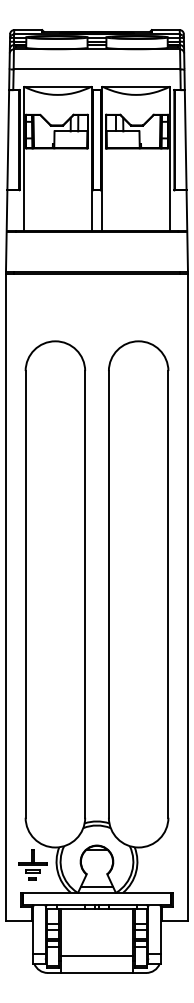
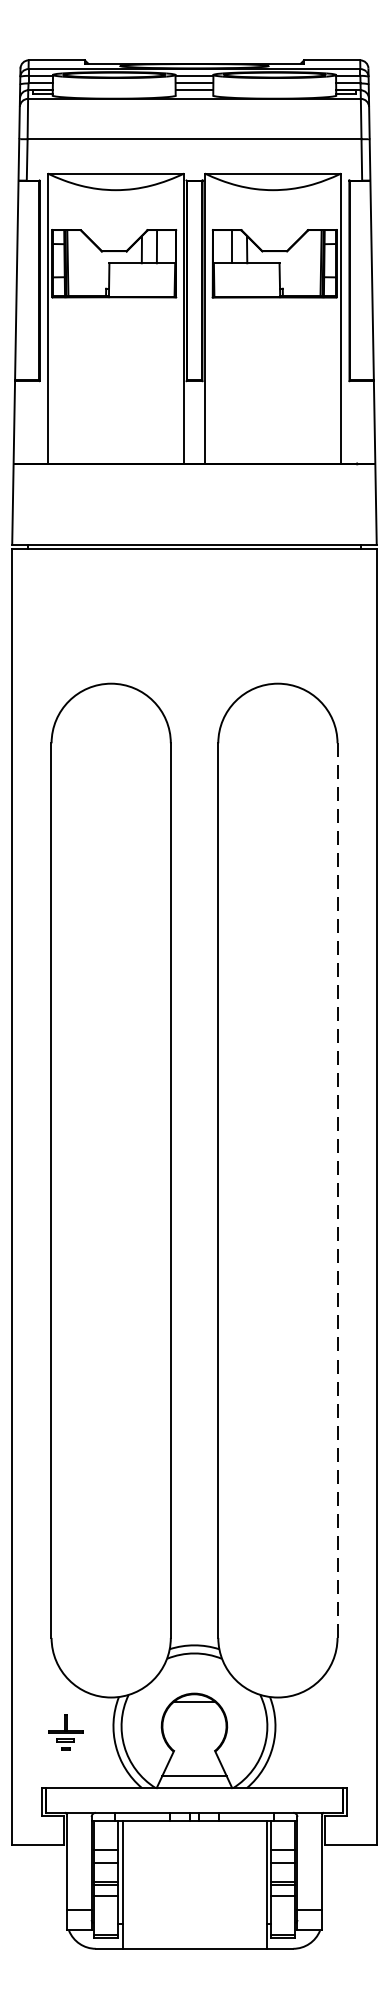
line: (168, 593) -> (337, 1188), solid -> dashed
part: (32, 864) -> (65, 1731), size x0.6
line: (96, 956) -> (193, 1915), removed

